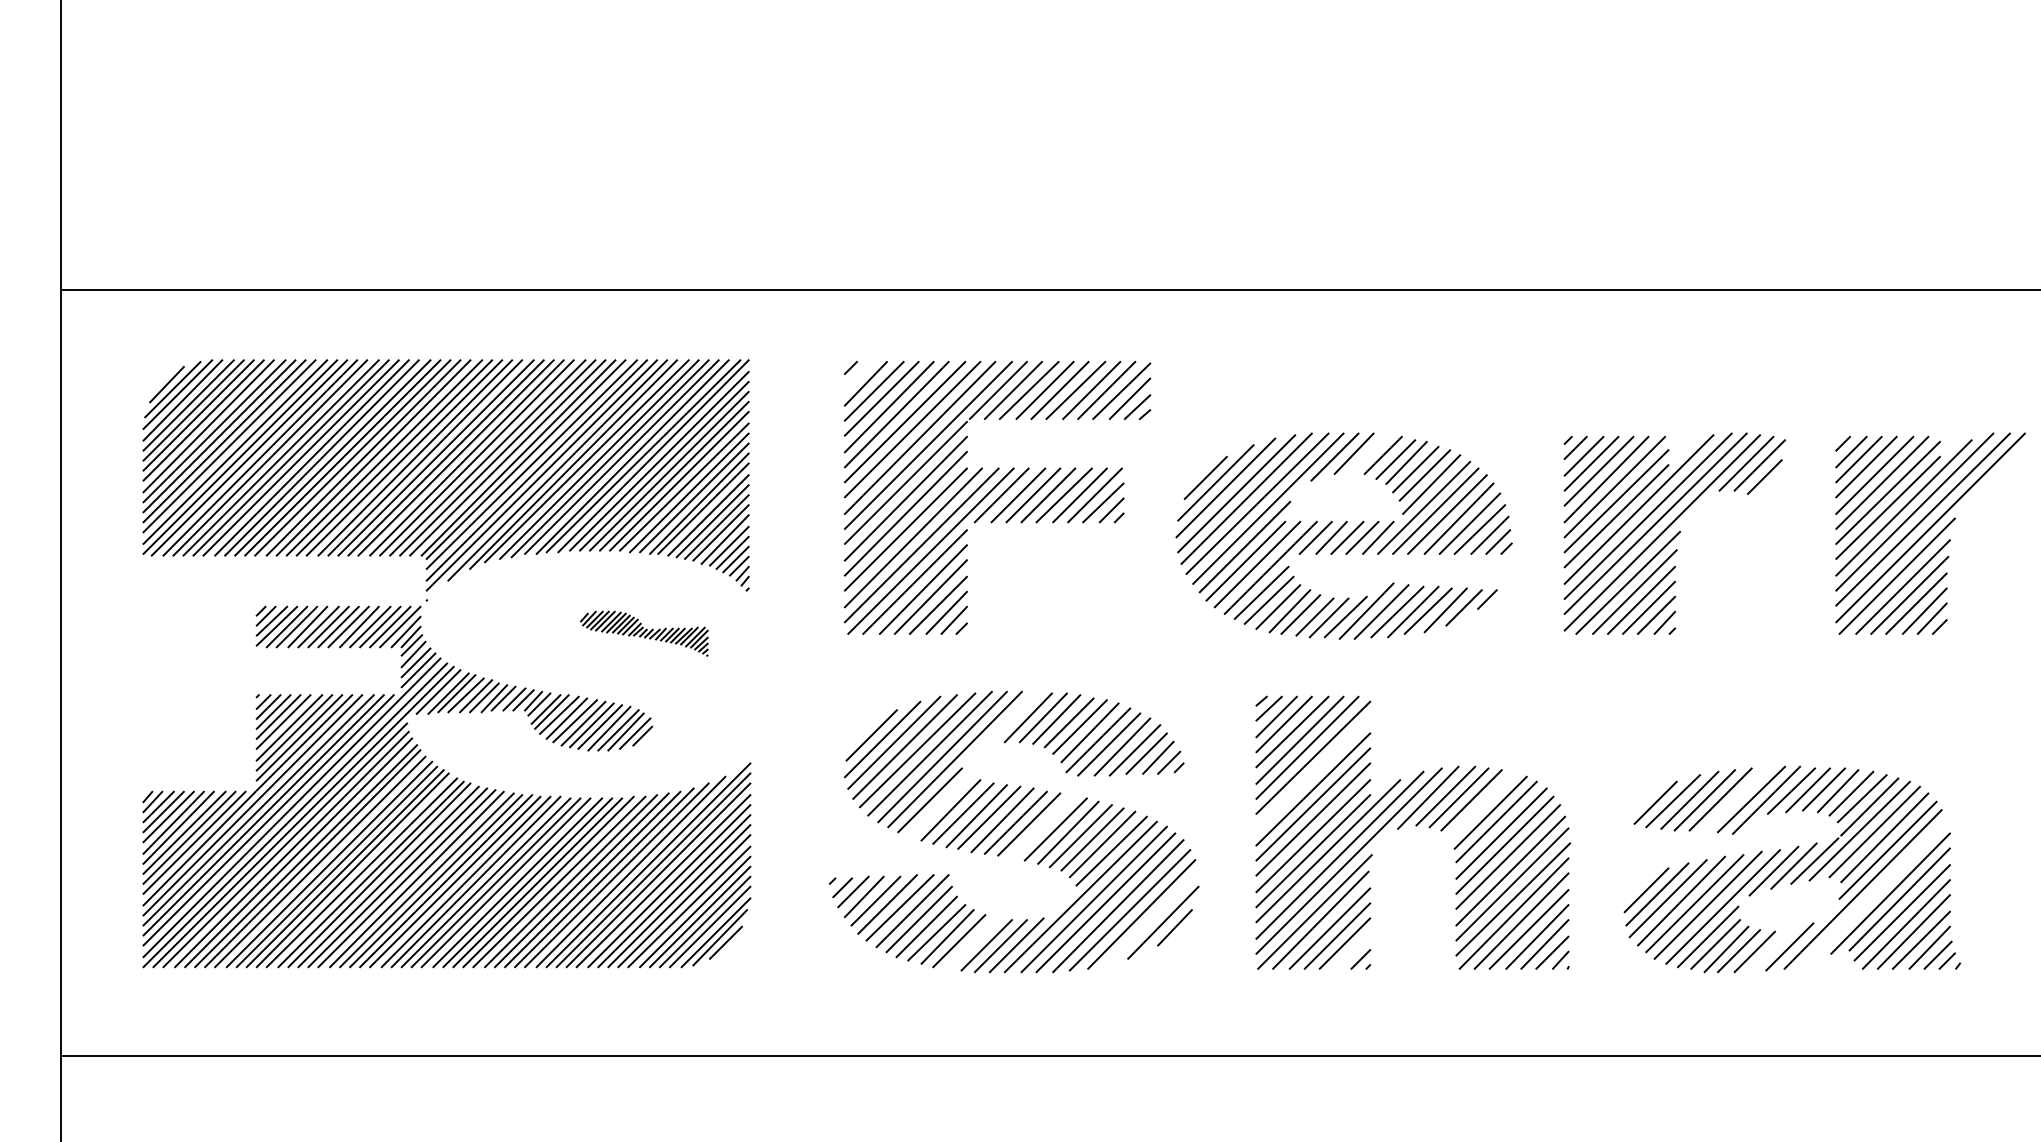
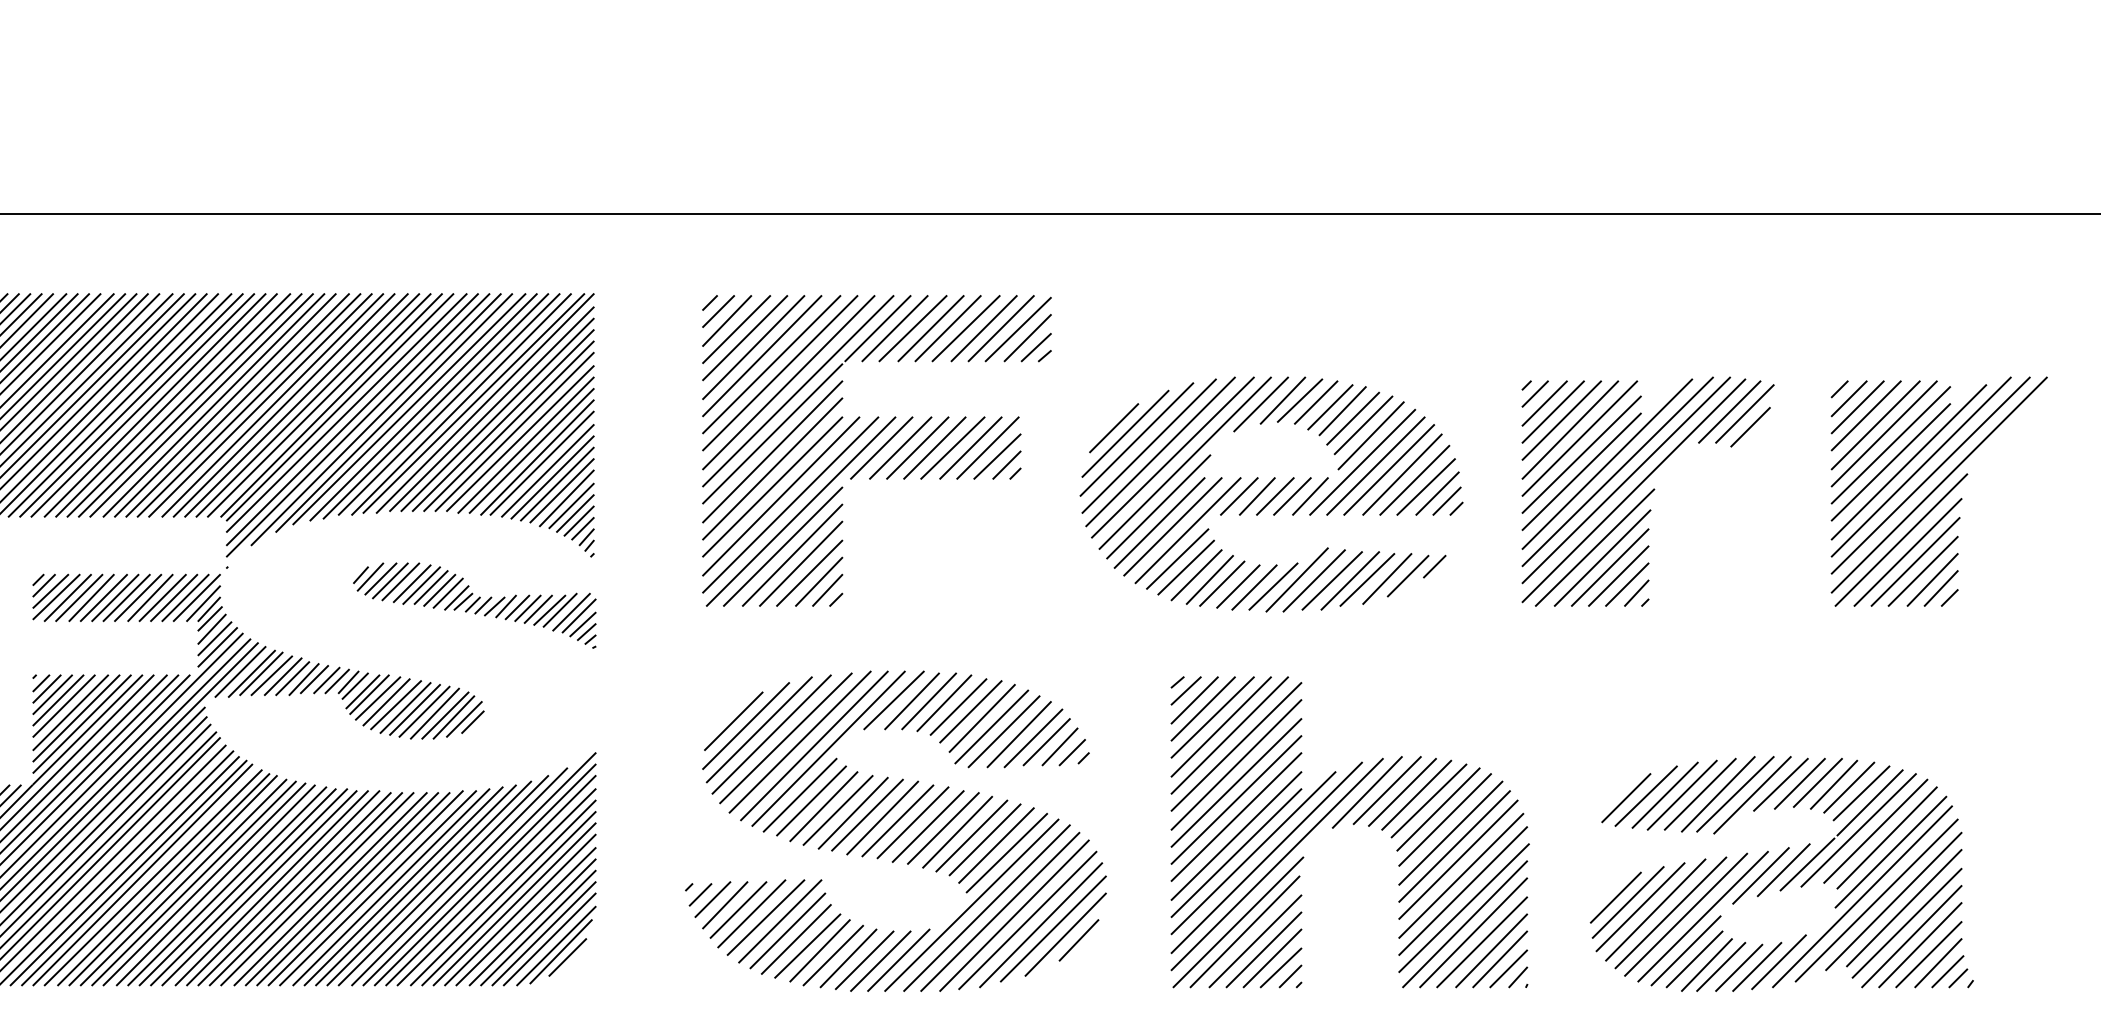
line: (858, 375) -> (718, 311), added
line: (1368, 453) -> (1299, 400), added
part: (644, 633) -> (474, 605), size x1.67
line: (1012, 716) -> (893, 699), added
line: (1313, 773) -> (1236, 764), added
line: (1736, 799) -> (1718, 794), added
line: (939, 805) -> (810, 801), added
line: (1482, 805) -> (1429, 801), added
line: (1042, 827) -> (928, 826), added
line: (1875, 892) -> (1876, 900), added
line: (1152, 917) -> (1053, 928), added
line: (972, 943) -> (848, 958), added
line: (1352, 951) -> (1281, 967), added
line: (1770, 951) -> (1757, 967), added

